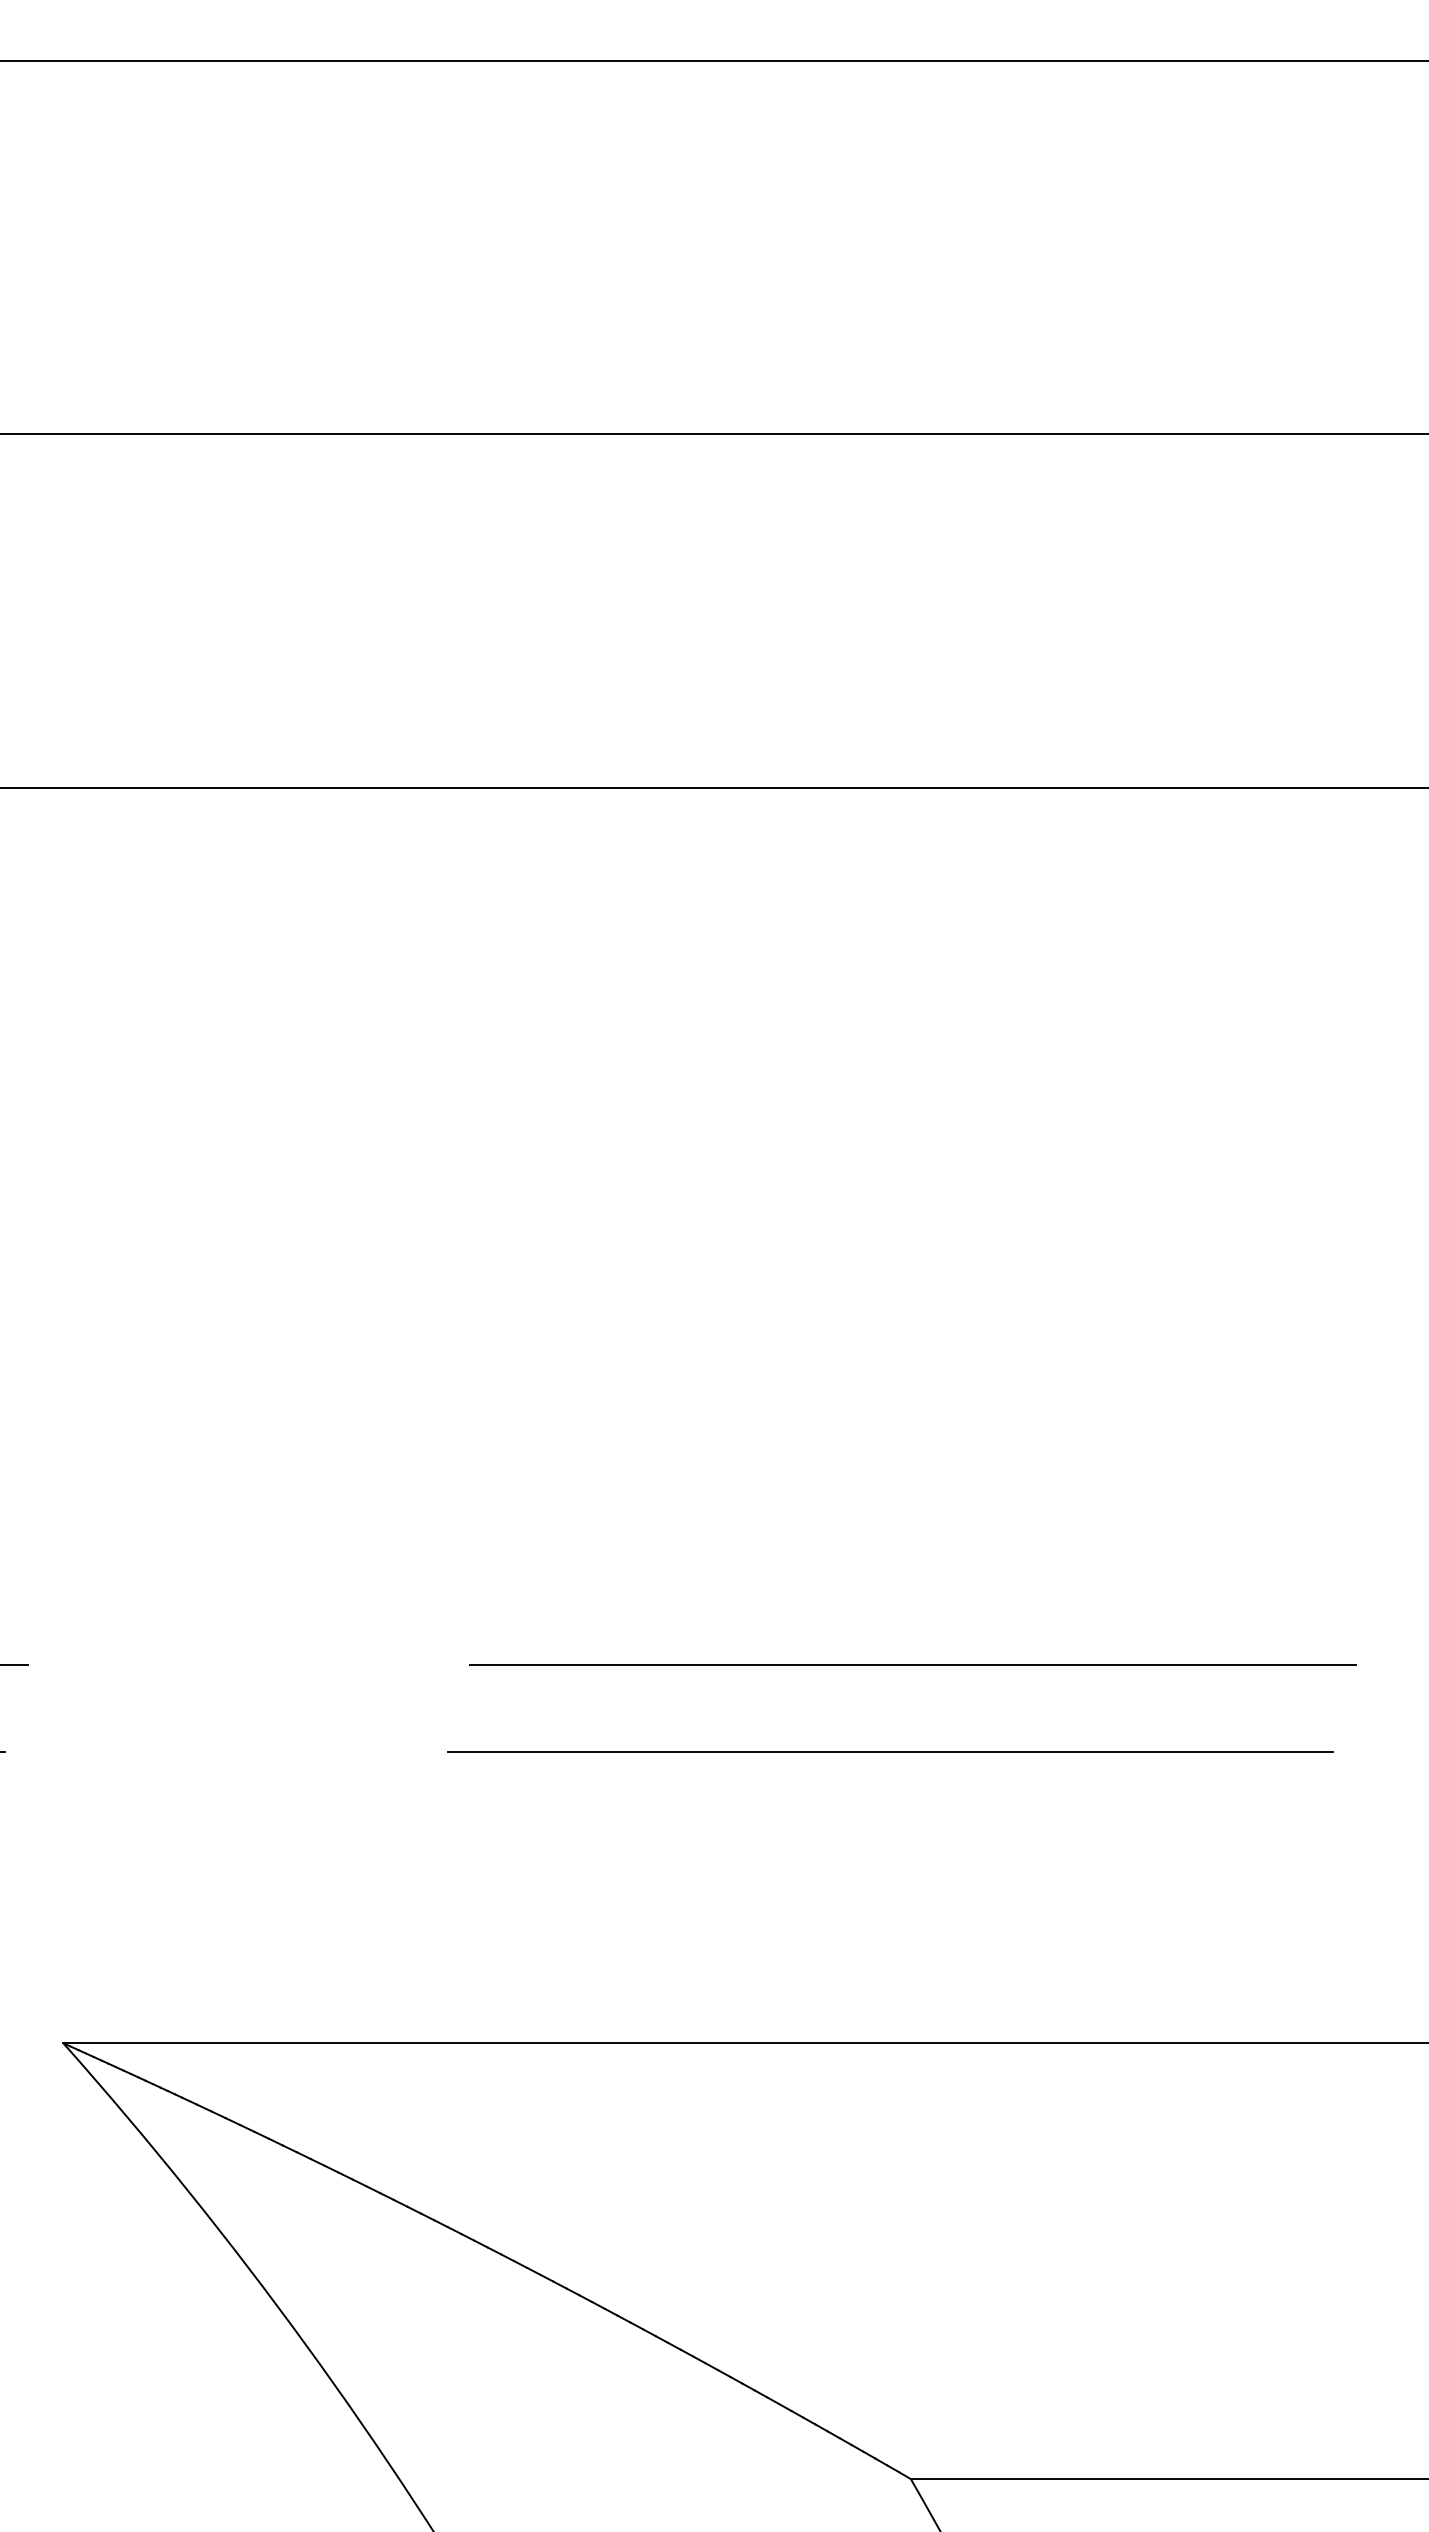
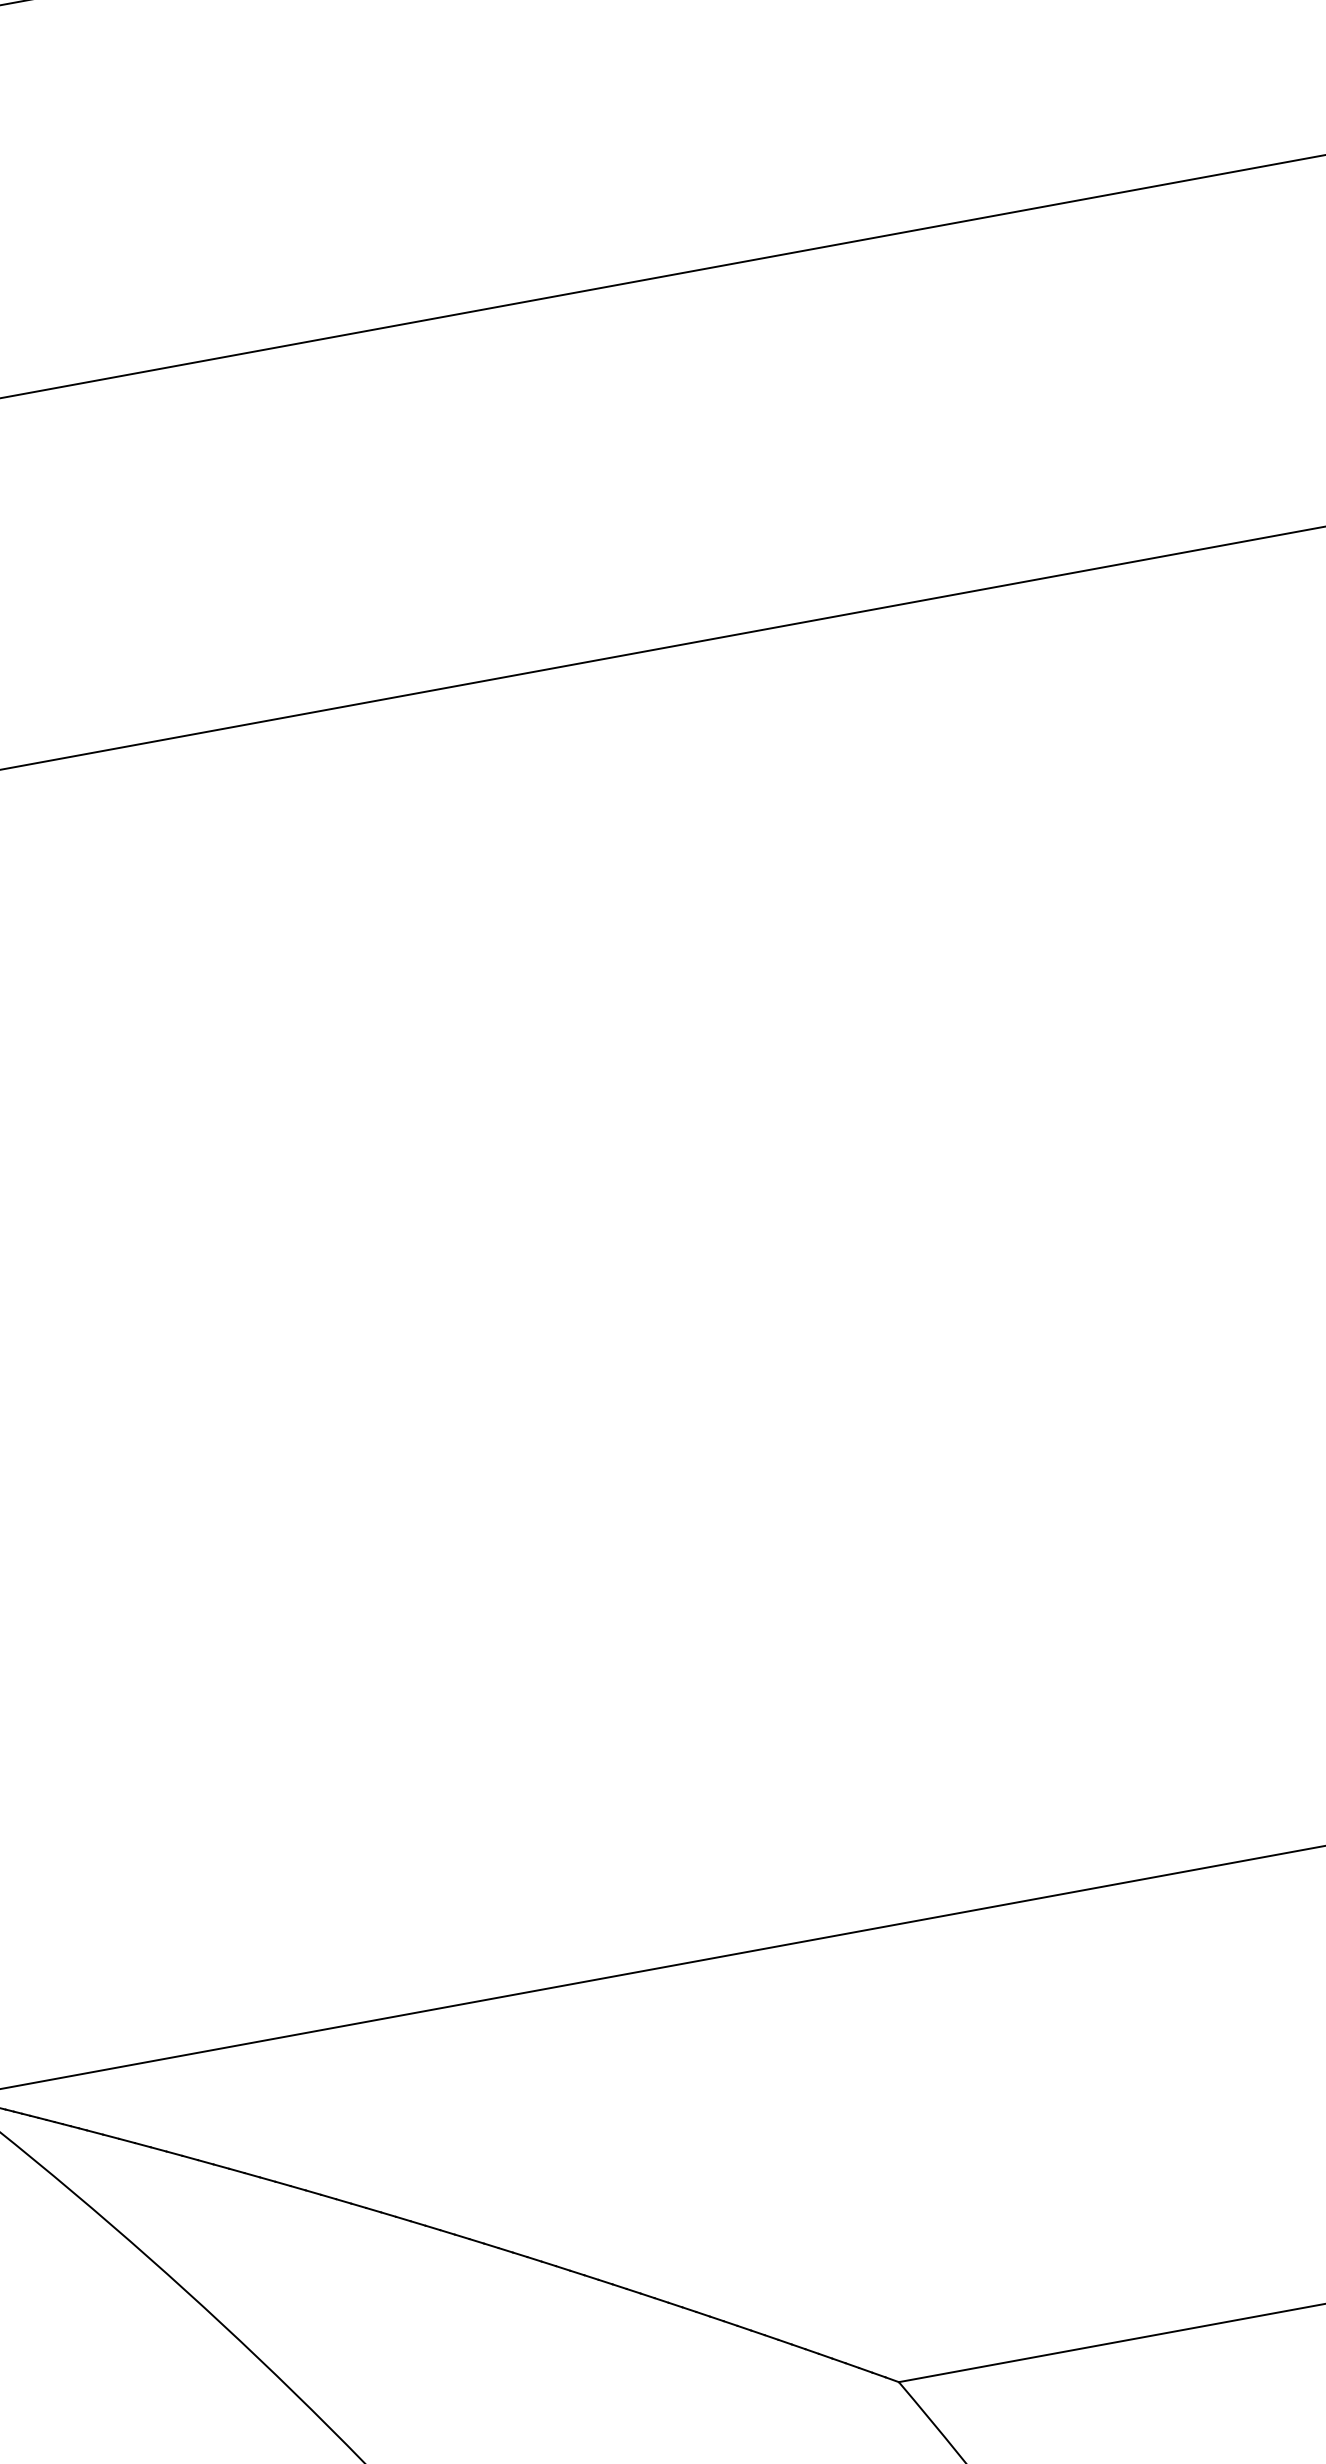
line: (913, 1664) -> (749, 1553), removed
line: (890, 1752) -> (742, 1647), removed

